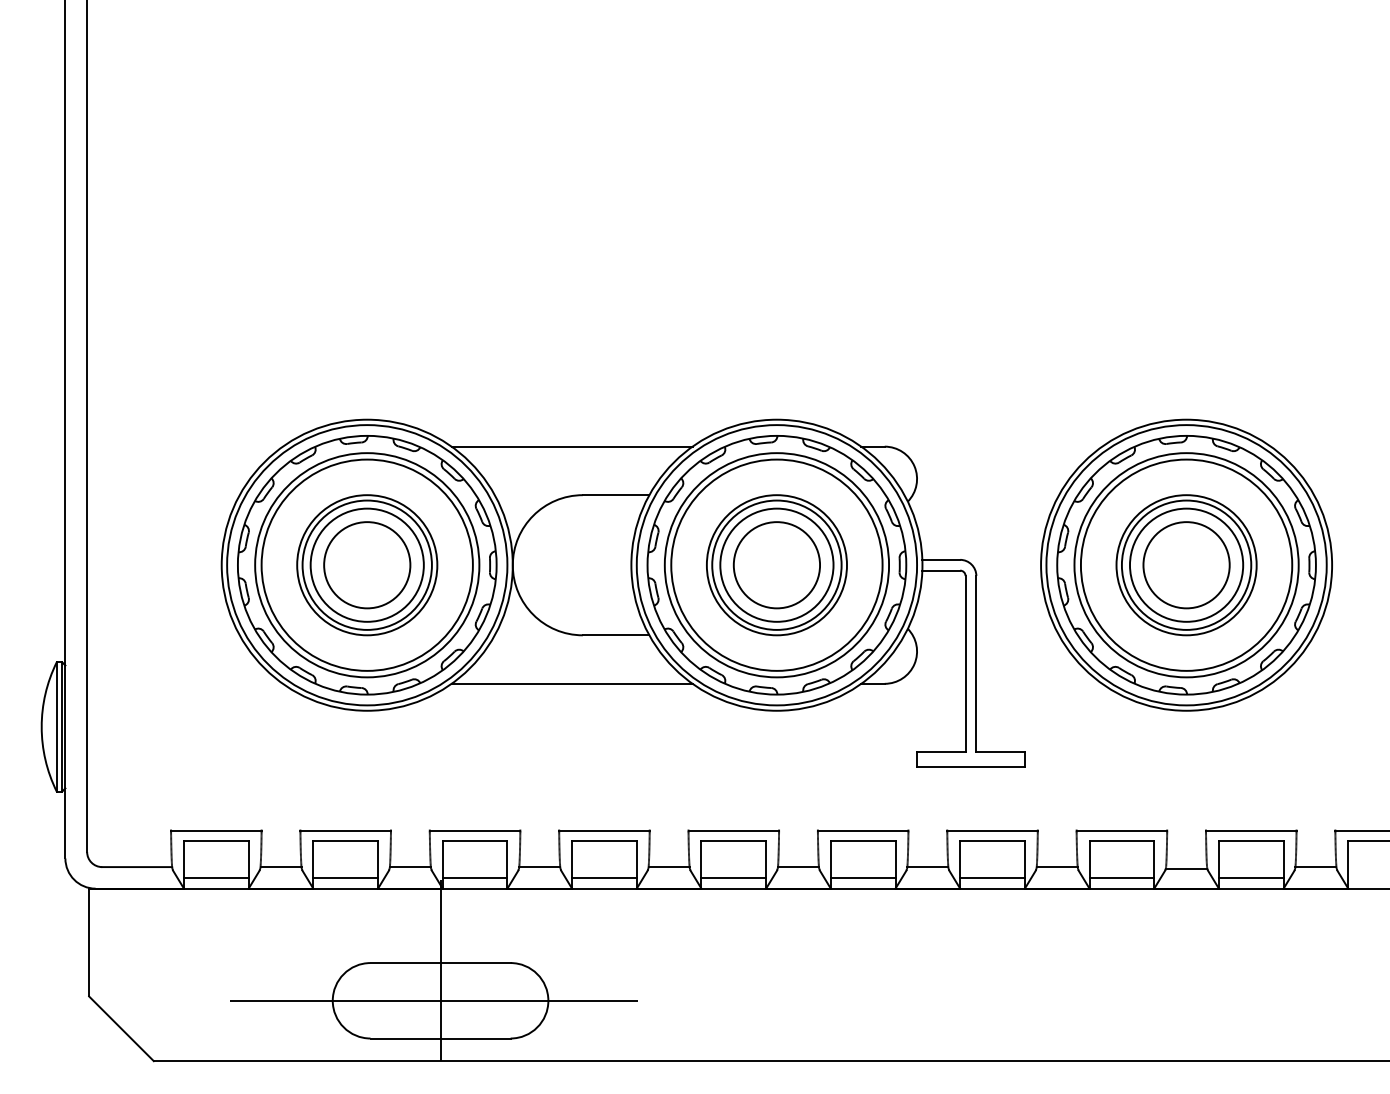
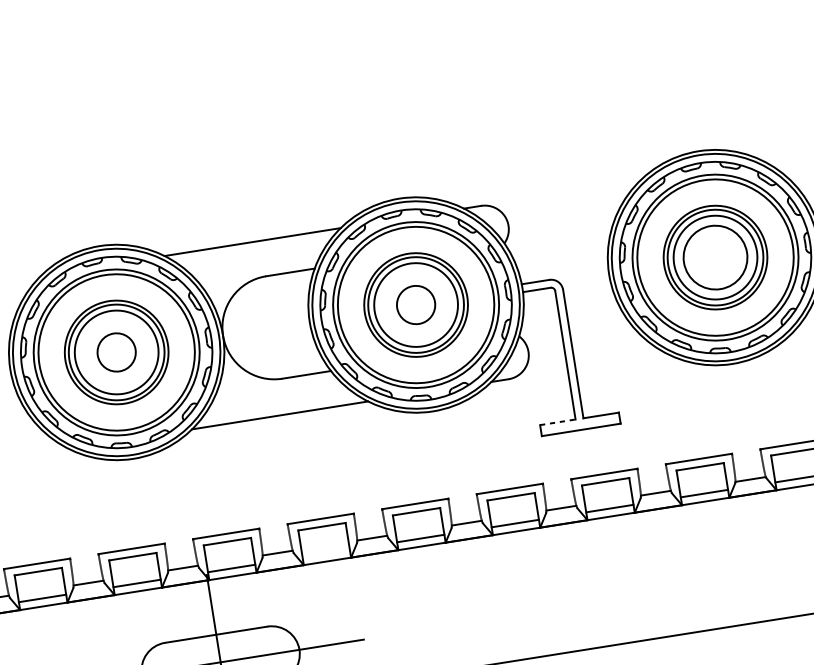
circle: (367, 565) -> (116, 352), size x0.6
circle: (776, 565) -> (415, 305), size x0.6
line: (941, 751) -> (557, 422), solid -> dashed
line: (604, 877) -> (326, 553), removed

